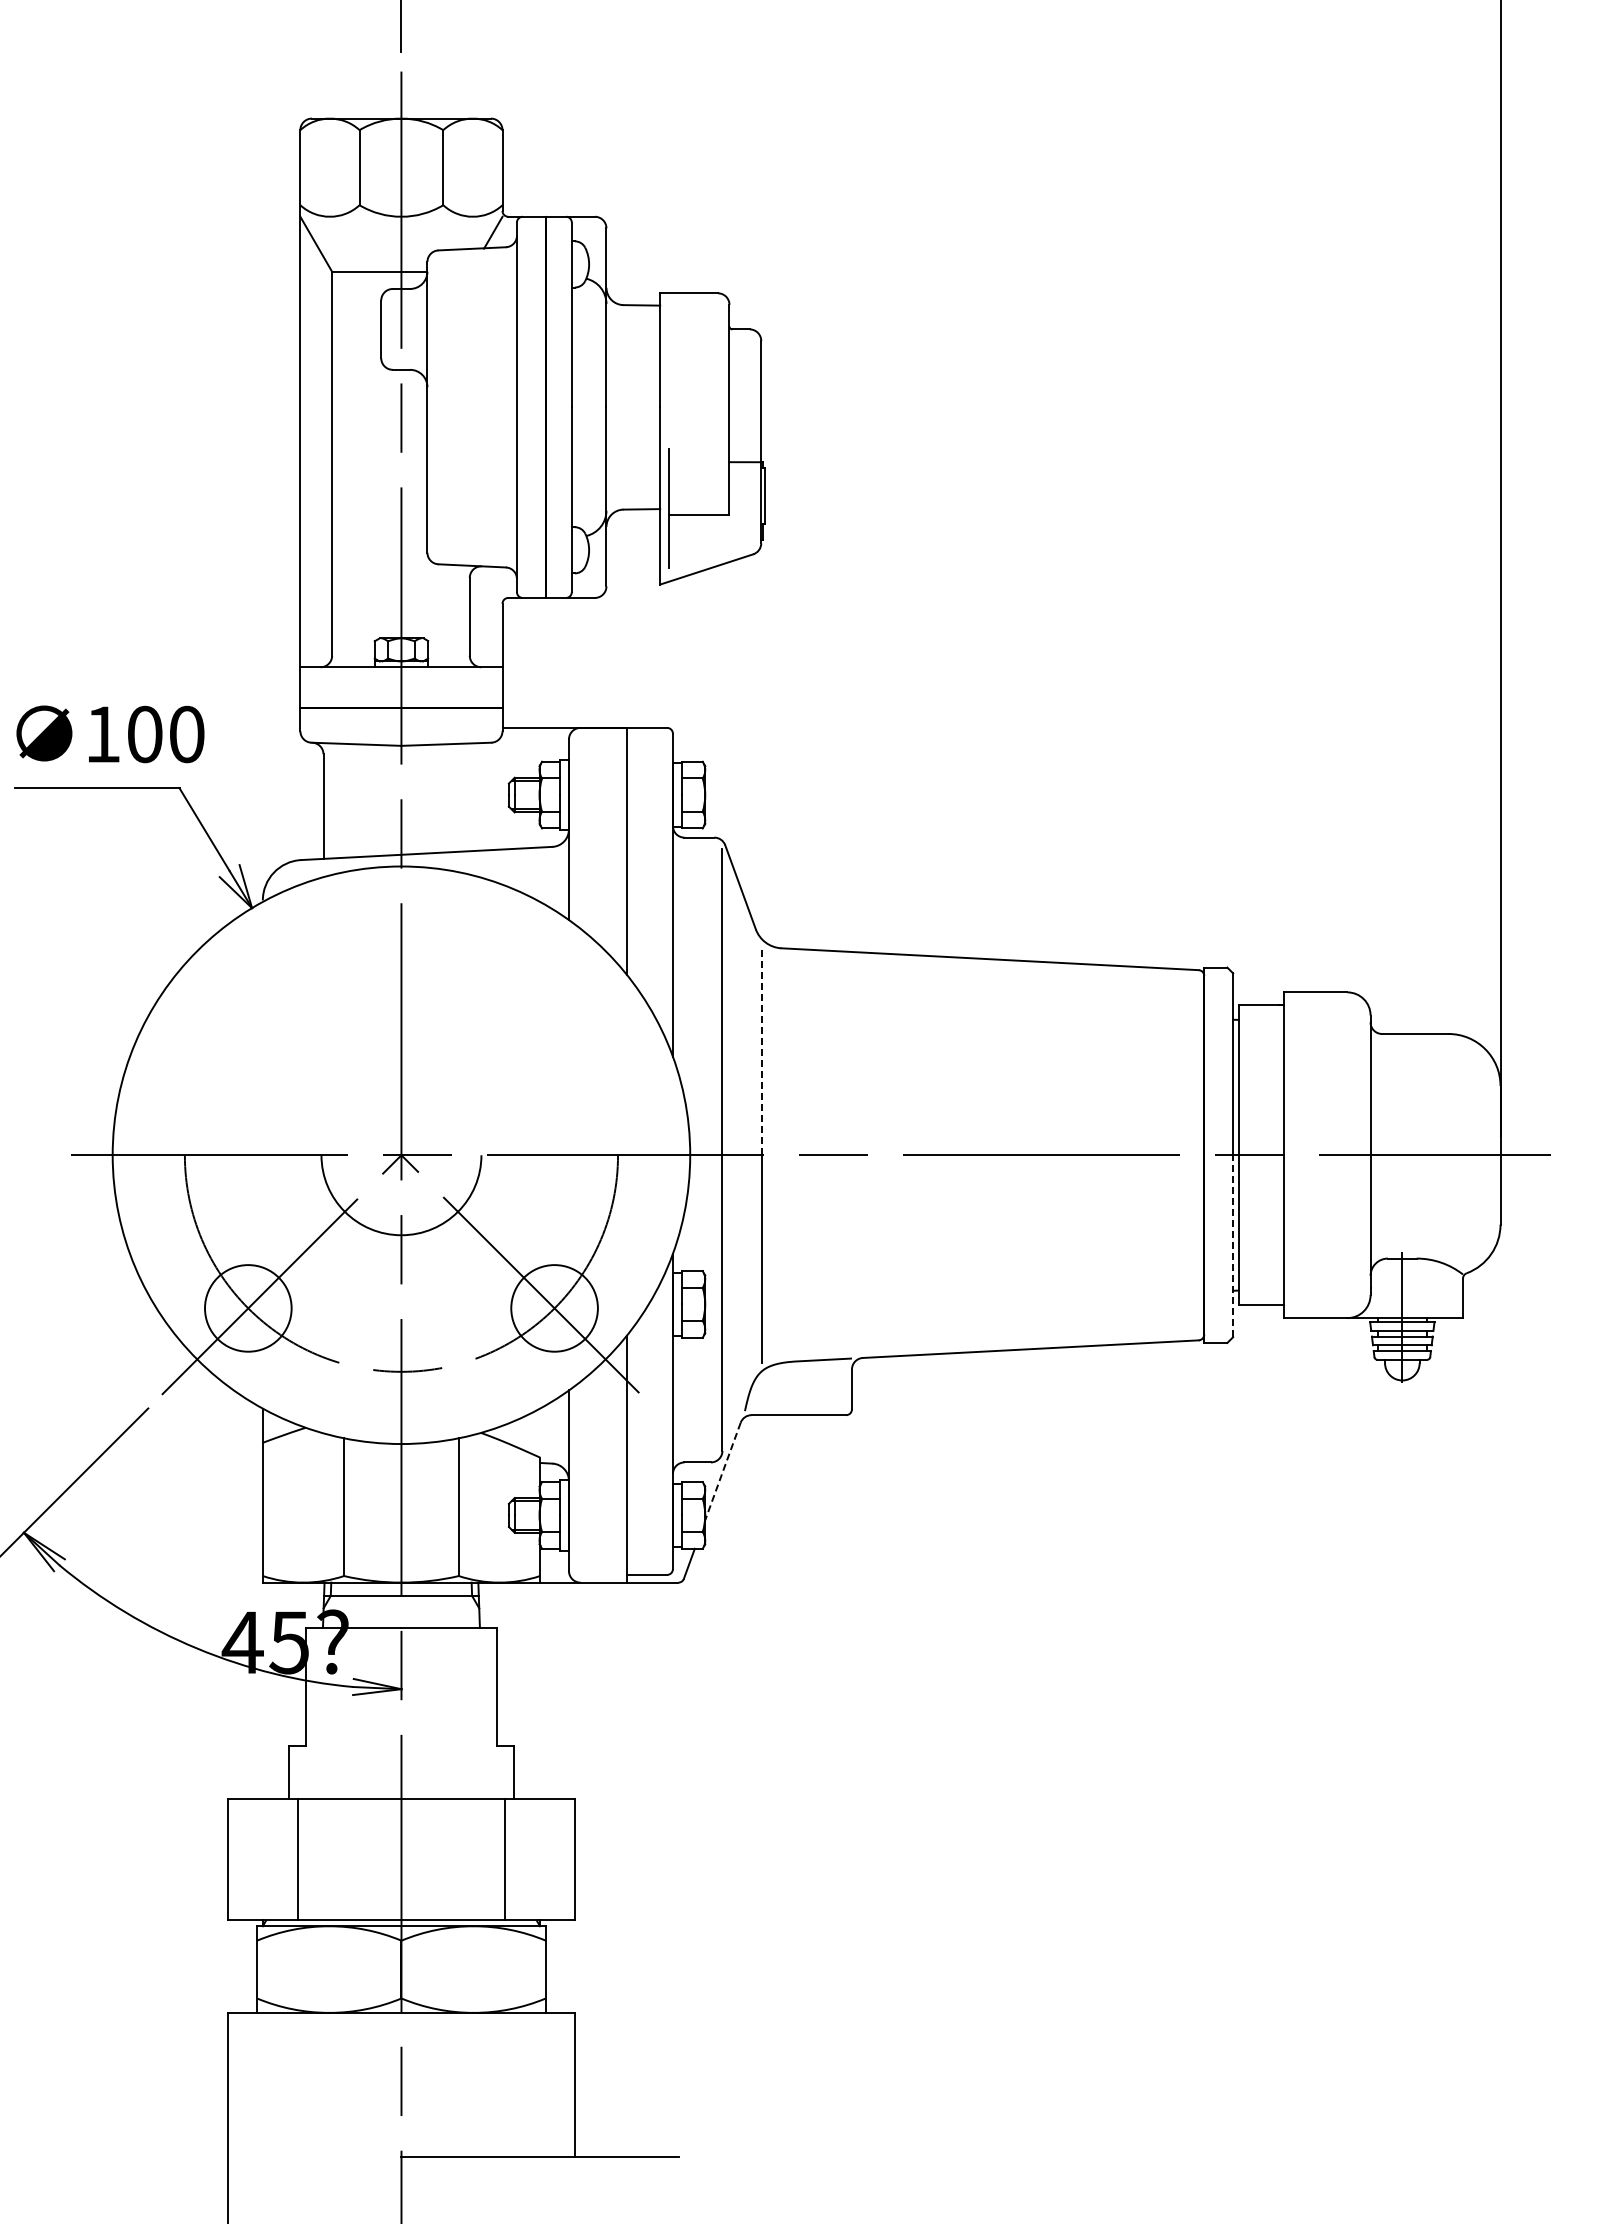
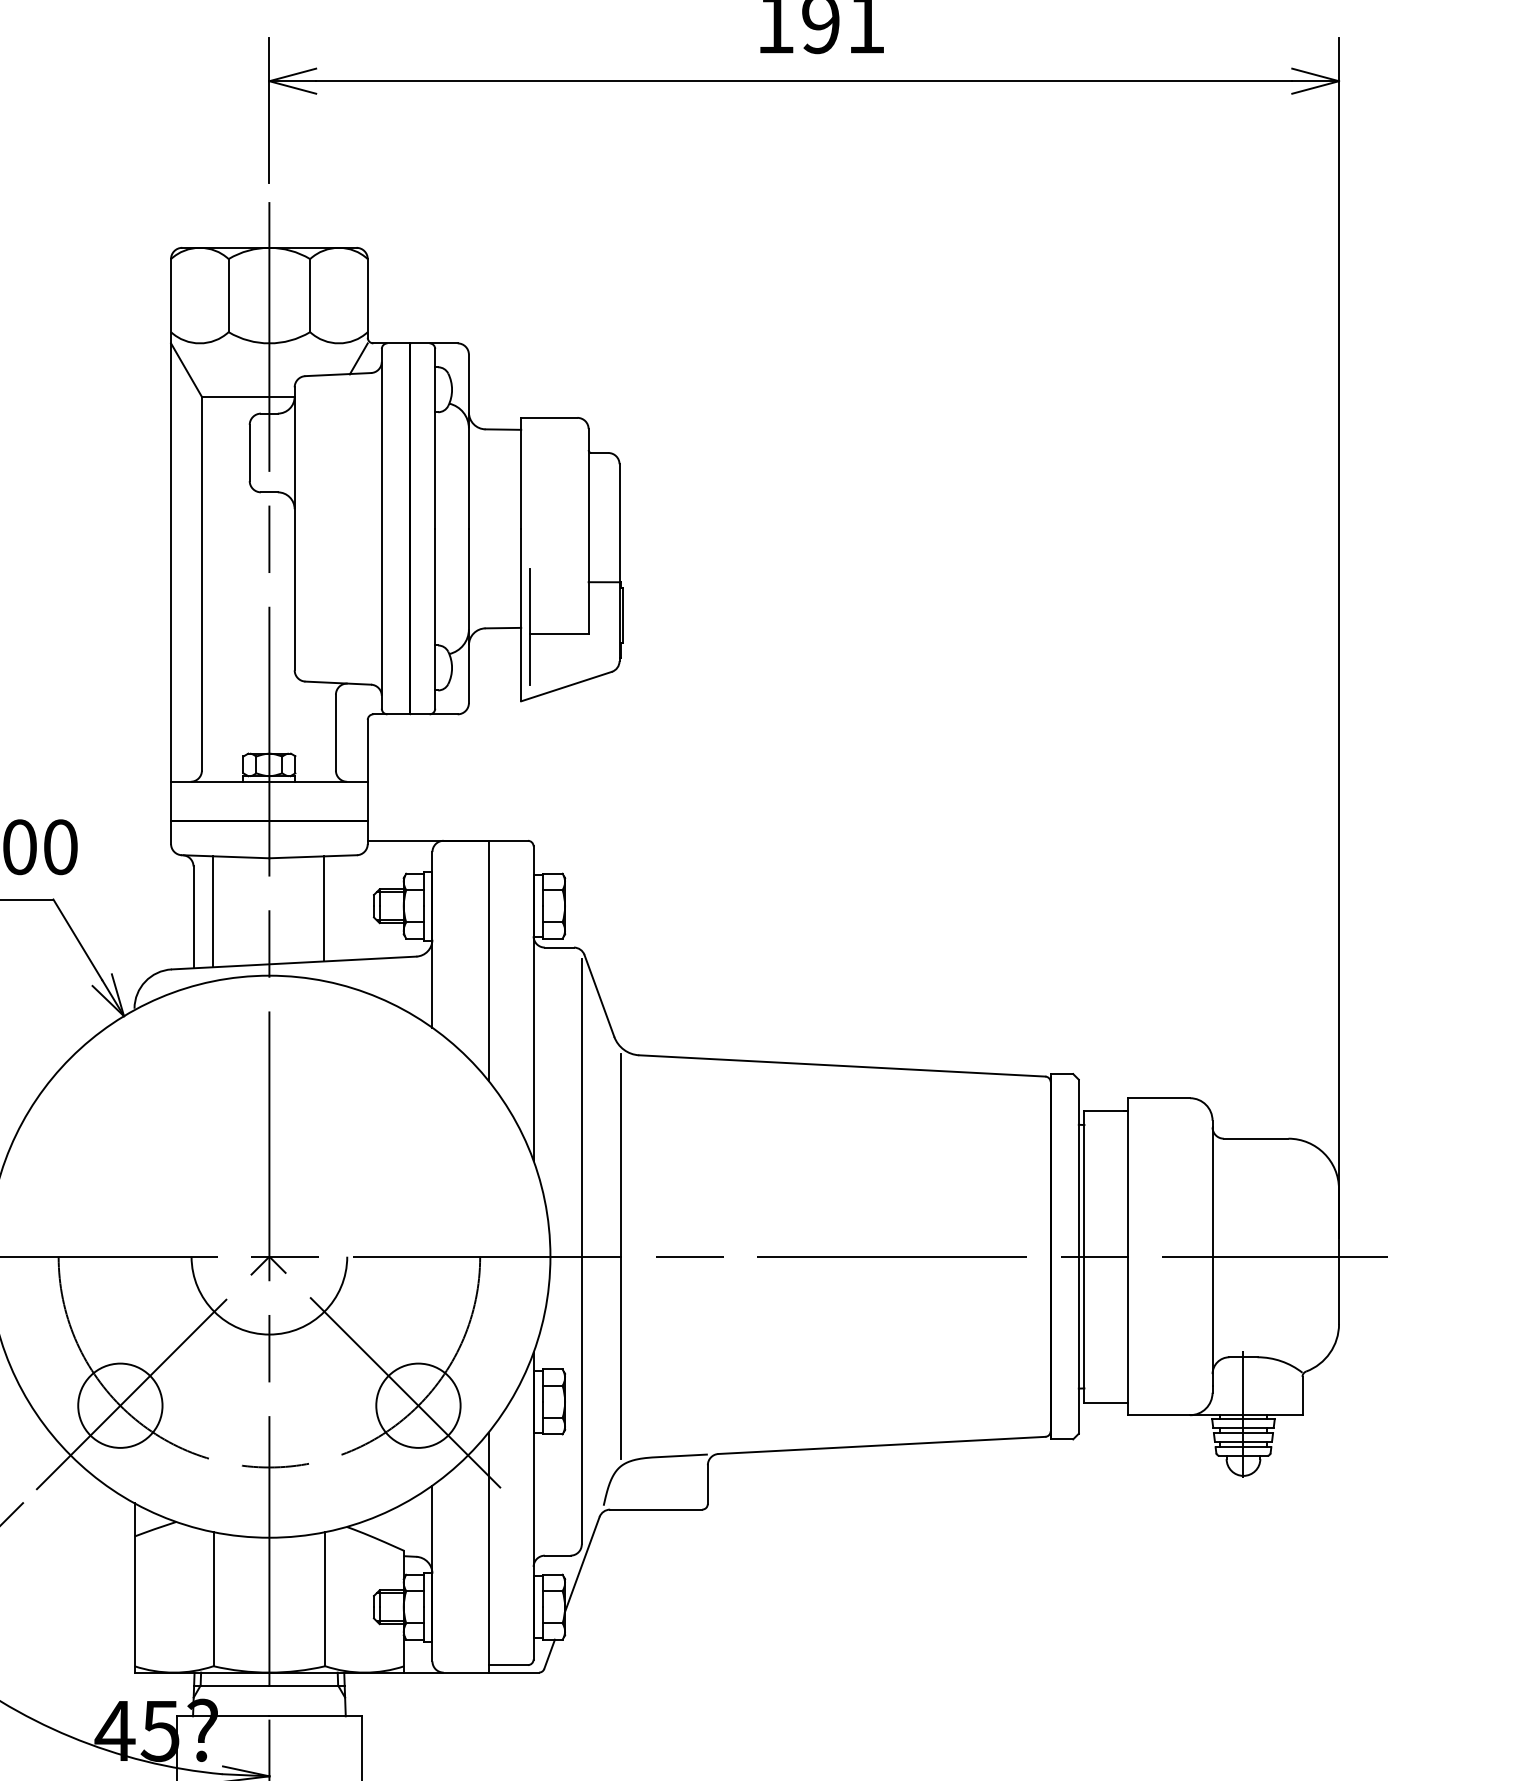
line: (458, 797) -> (324, 908), added
line: (343, 800) -> (213, 911), added
line: (762, 1051) -> (620, 1155), dashed -> solid
line: (1233, 1246) -> (1079, 1345), dashed -> solid
line: (723, 1471) -> (582, 1564), dashed -> solid

